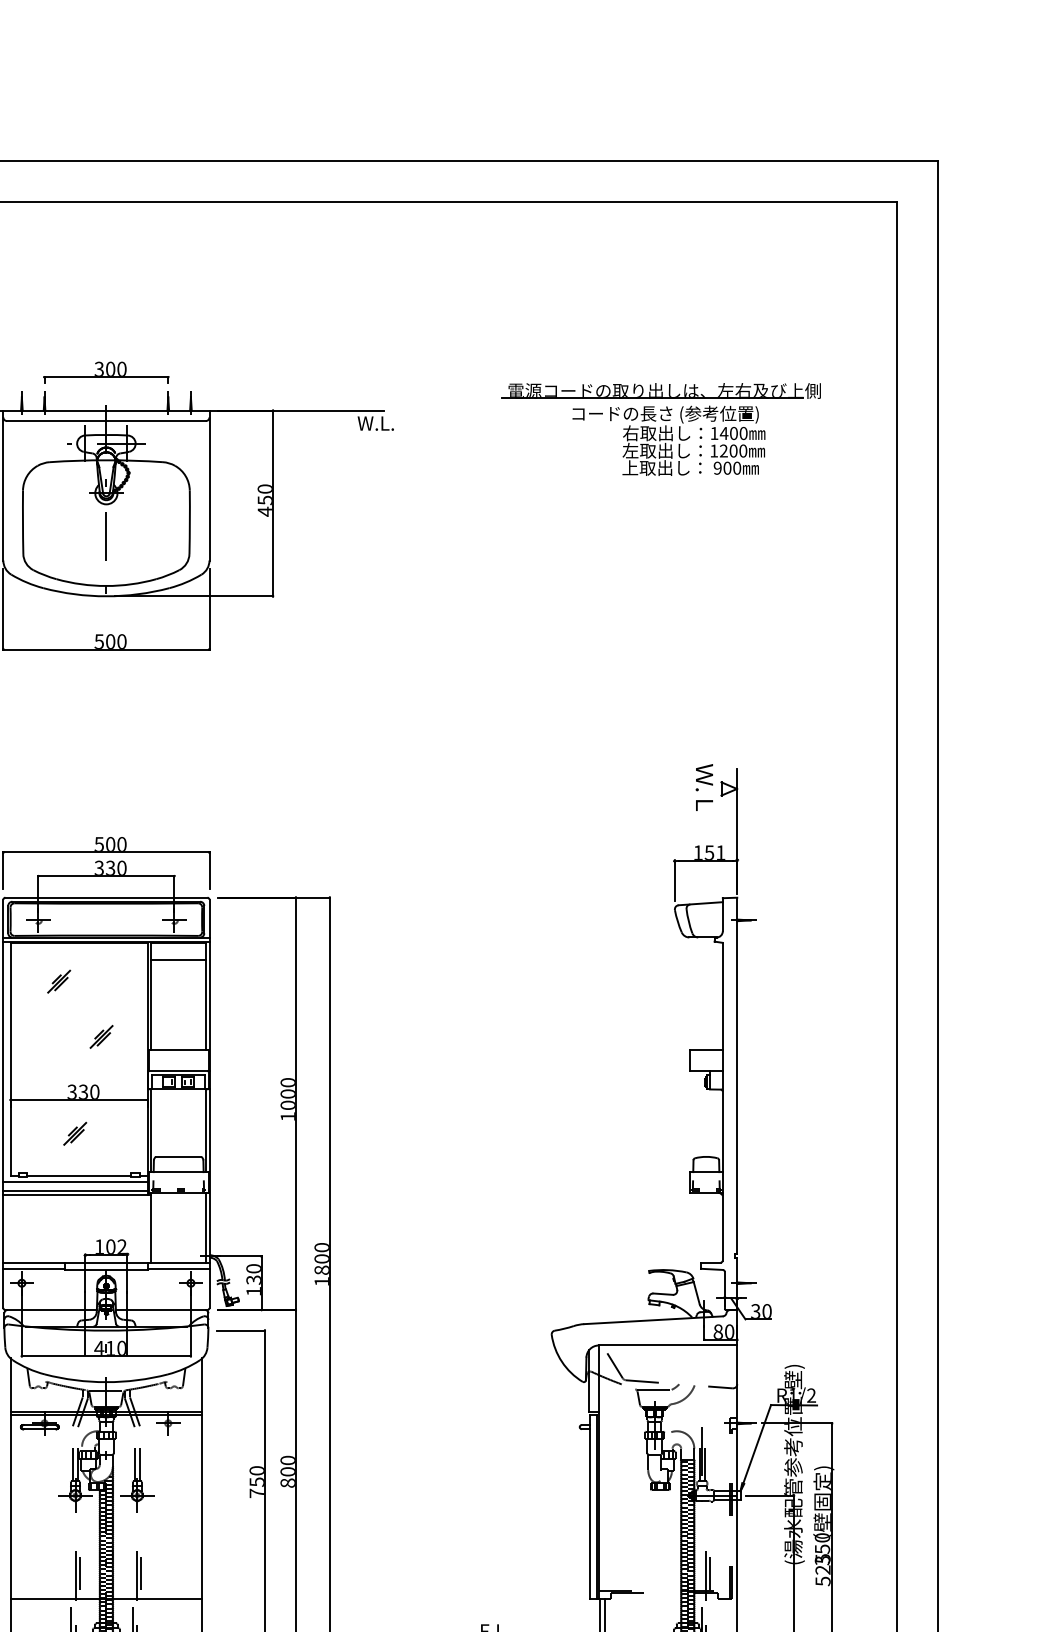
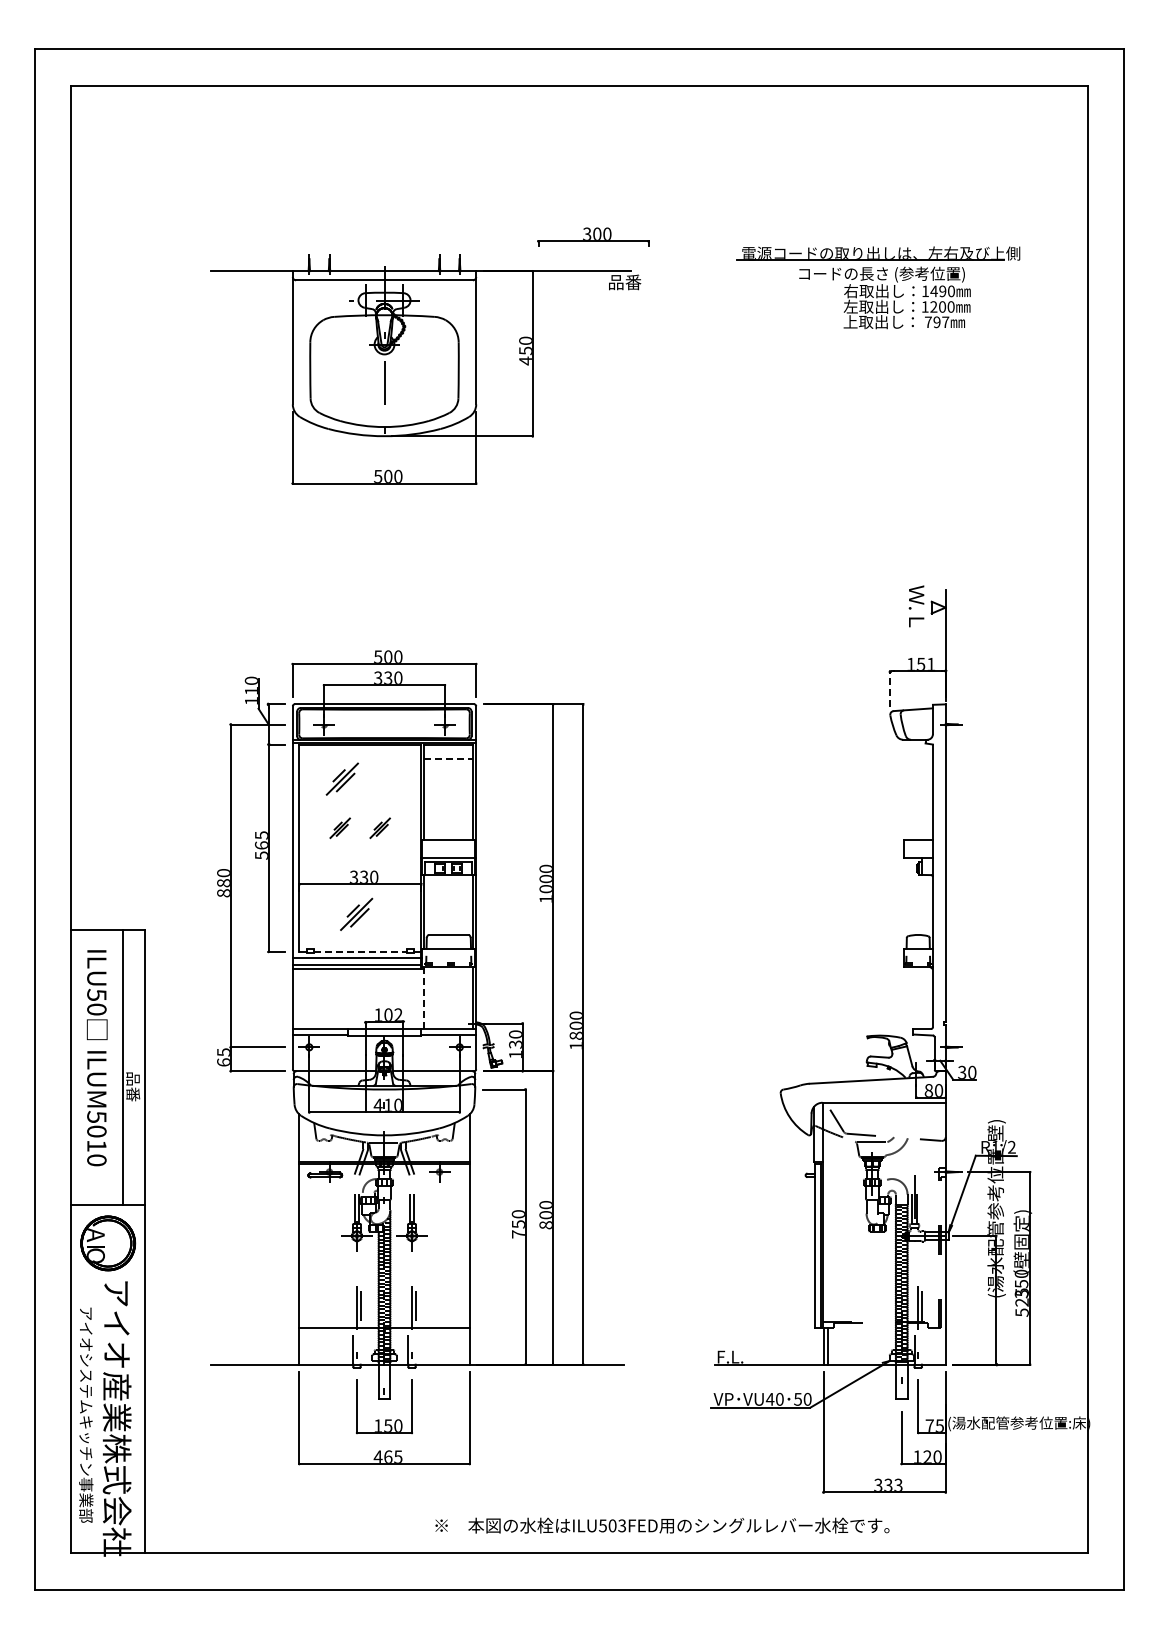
part: (106, 371) -> (593, 236), moved
text: (376, 423) -> (624, 282), W.L. -> 品番
text: (733, 433) -> (942, 291), 1400 -> 1490
text: (726, 468) -> (936, 322), 900 -> 797
line: (675, 879) -> (890, 688), solid -> dashed
line: (178, 959) -> (448, 759), solid -> dashed
part: (59, 981) -> (342, 778), size x1.6
part: (55, 1036) -> (339, 827), added
part: (74, 1133) -> (356, 914), size x1.6
line: (79, 1175) -> (360, 951), solid -> dashed
line: (150, 1227) -> (423, 997), solid -> dashed

